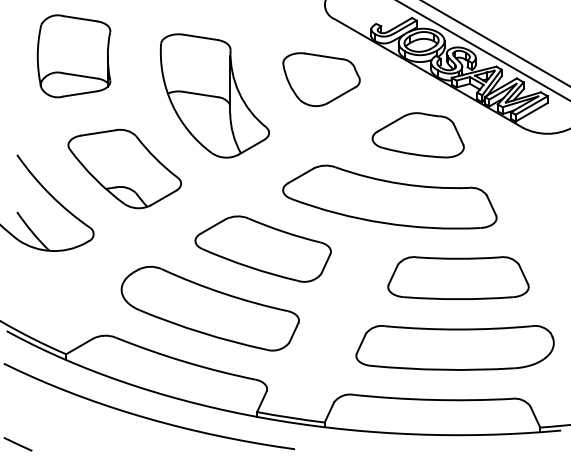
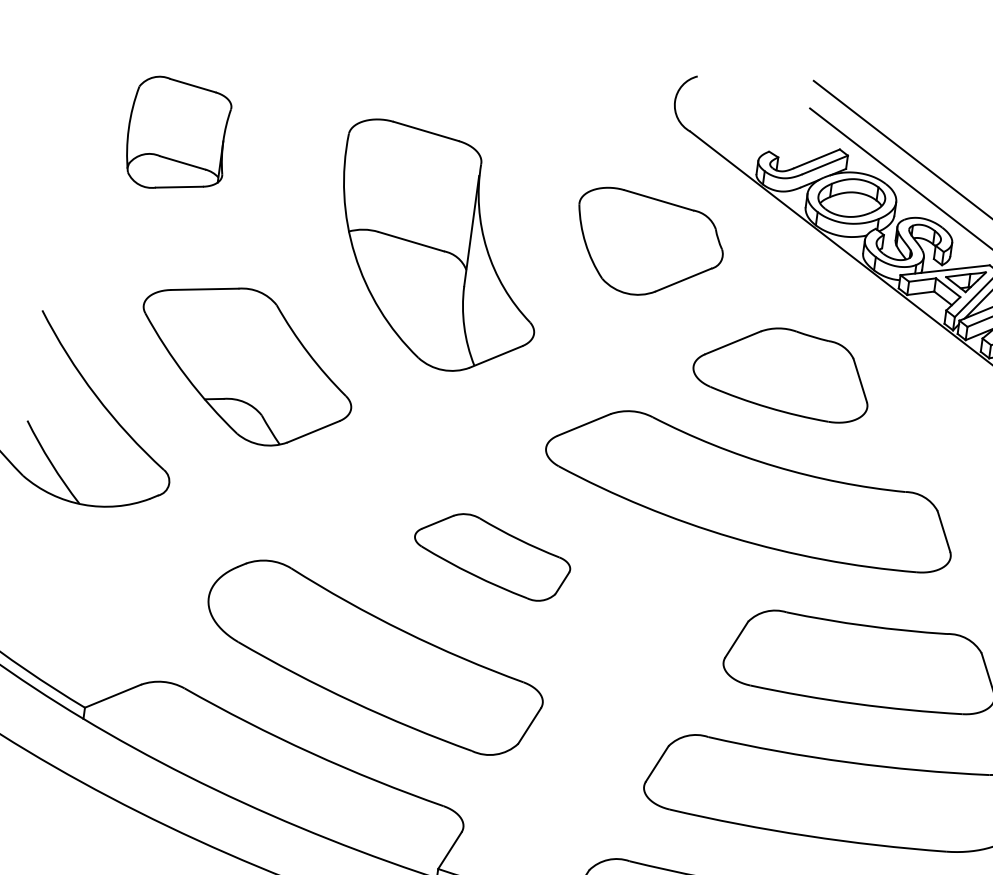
part: (73, 56) -> (176, 135), size x0.7
part: (417, 135) -> (780, 372), moved
part: (262, 248) -> (491, 554), size x0.6

